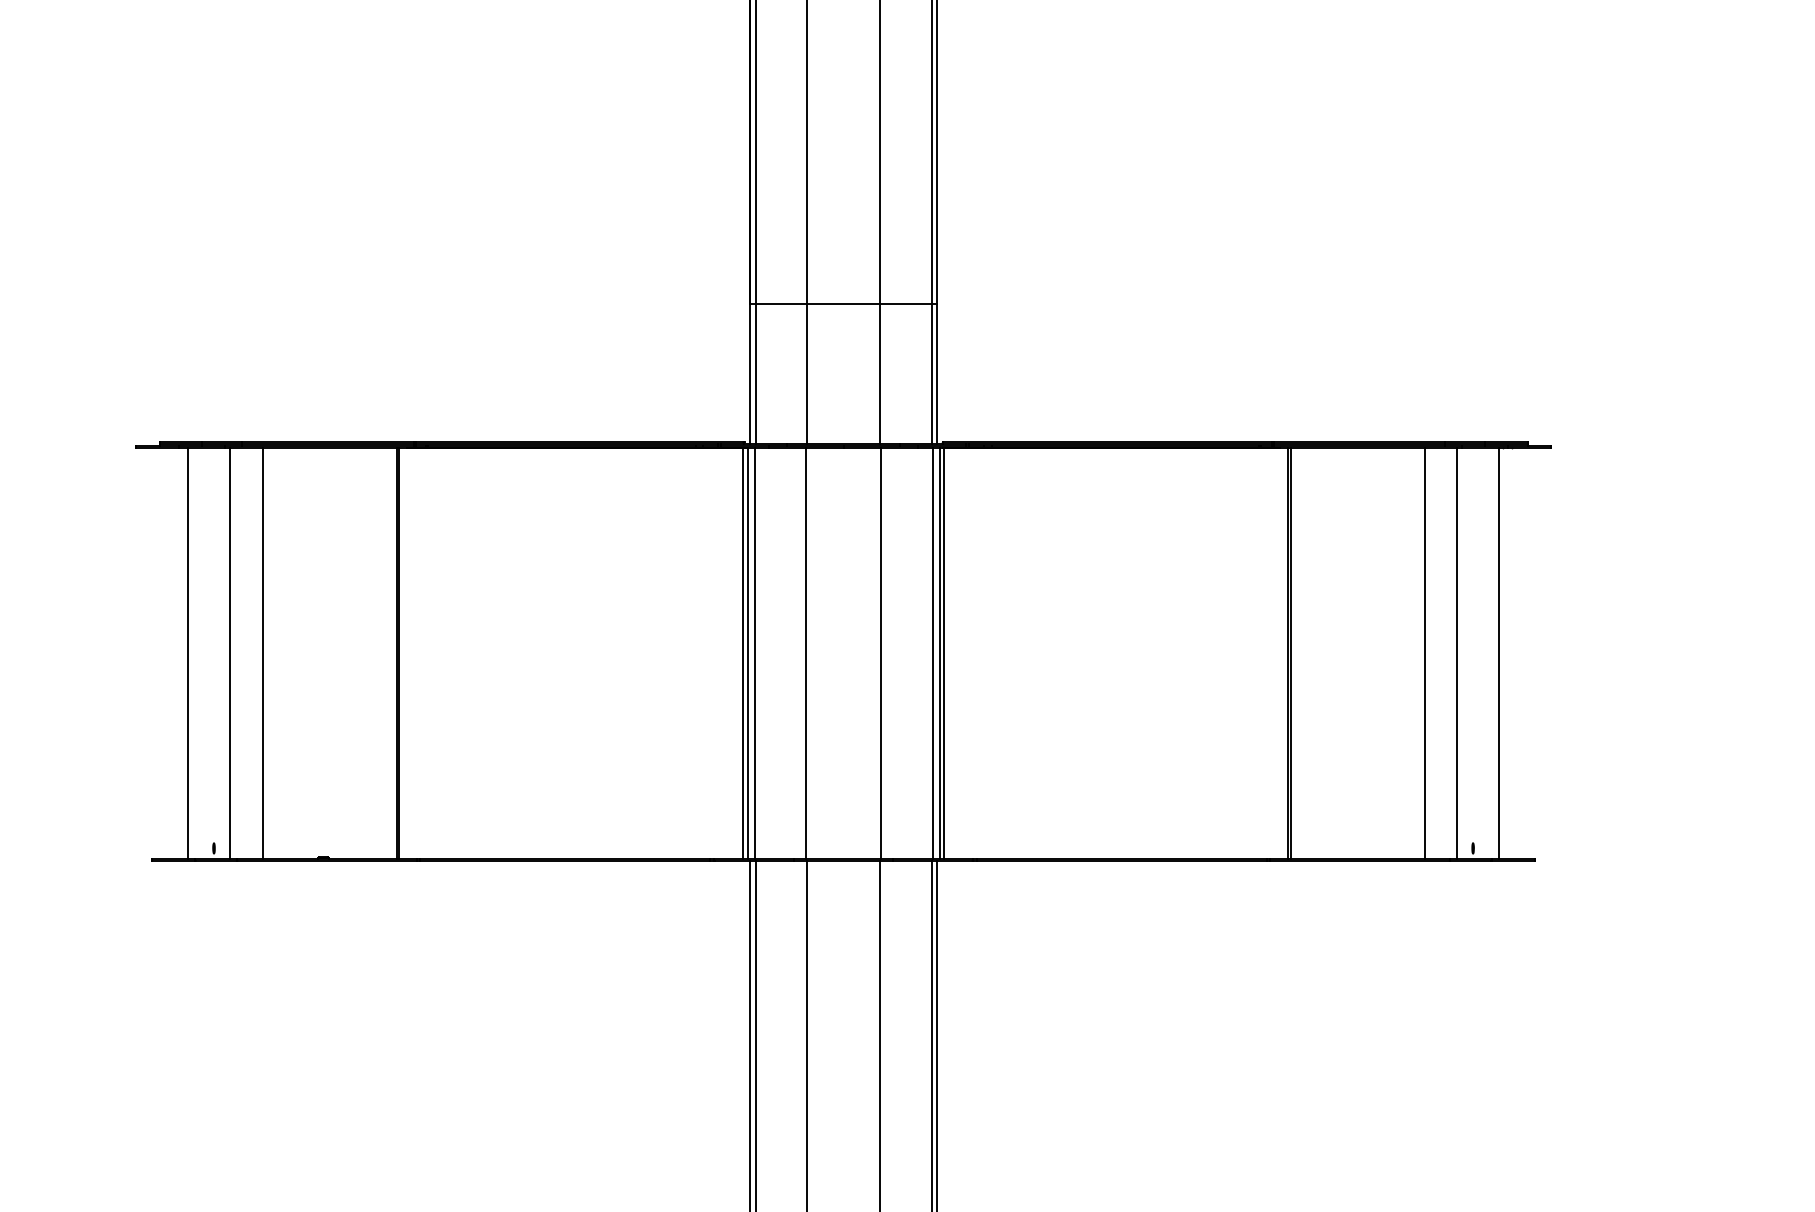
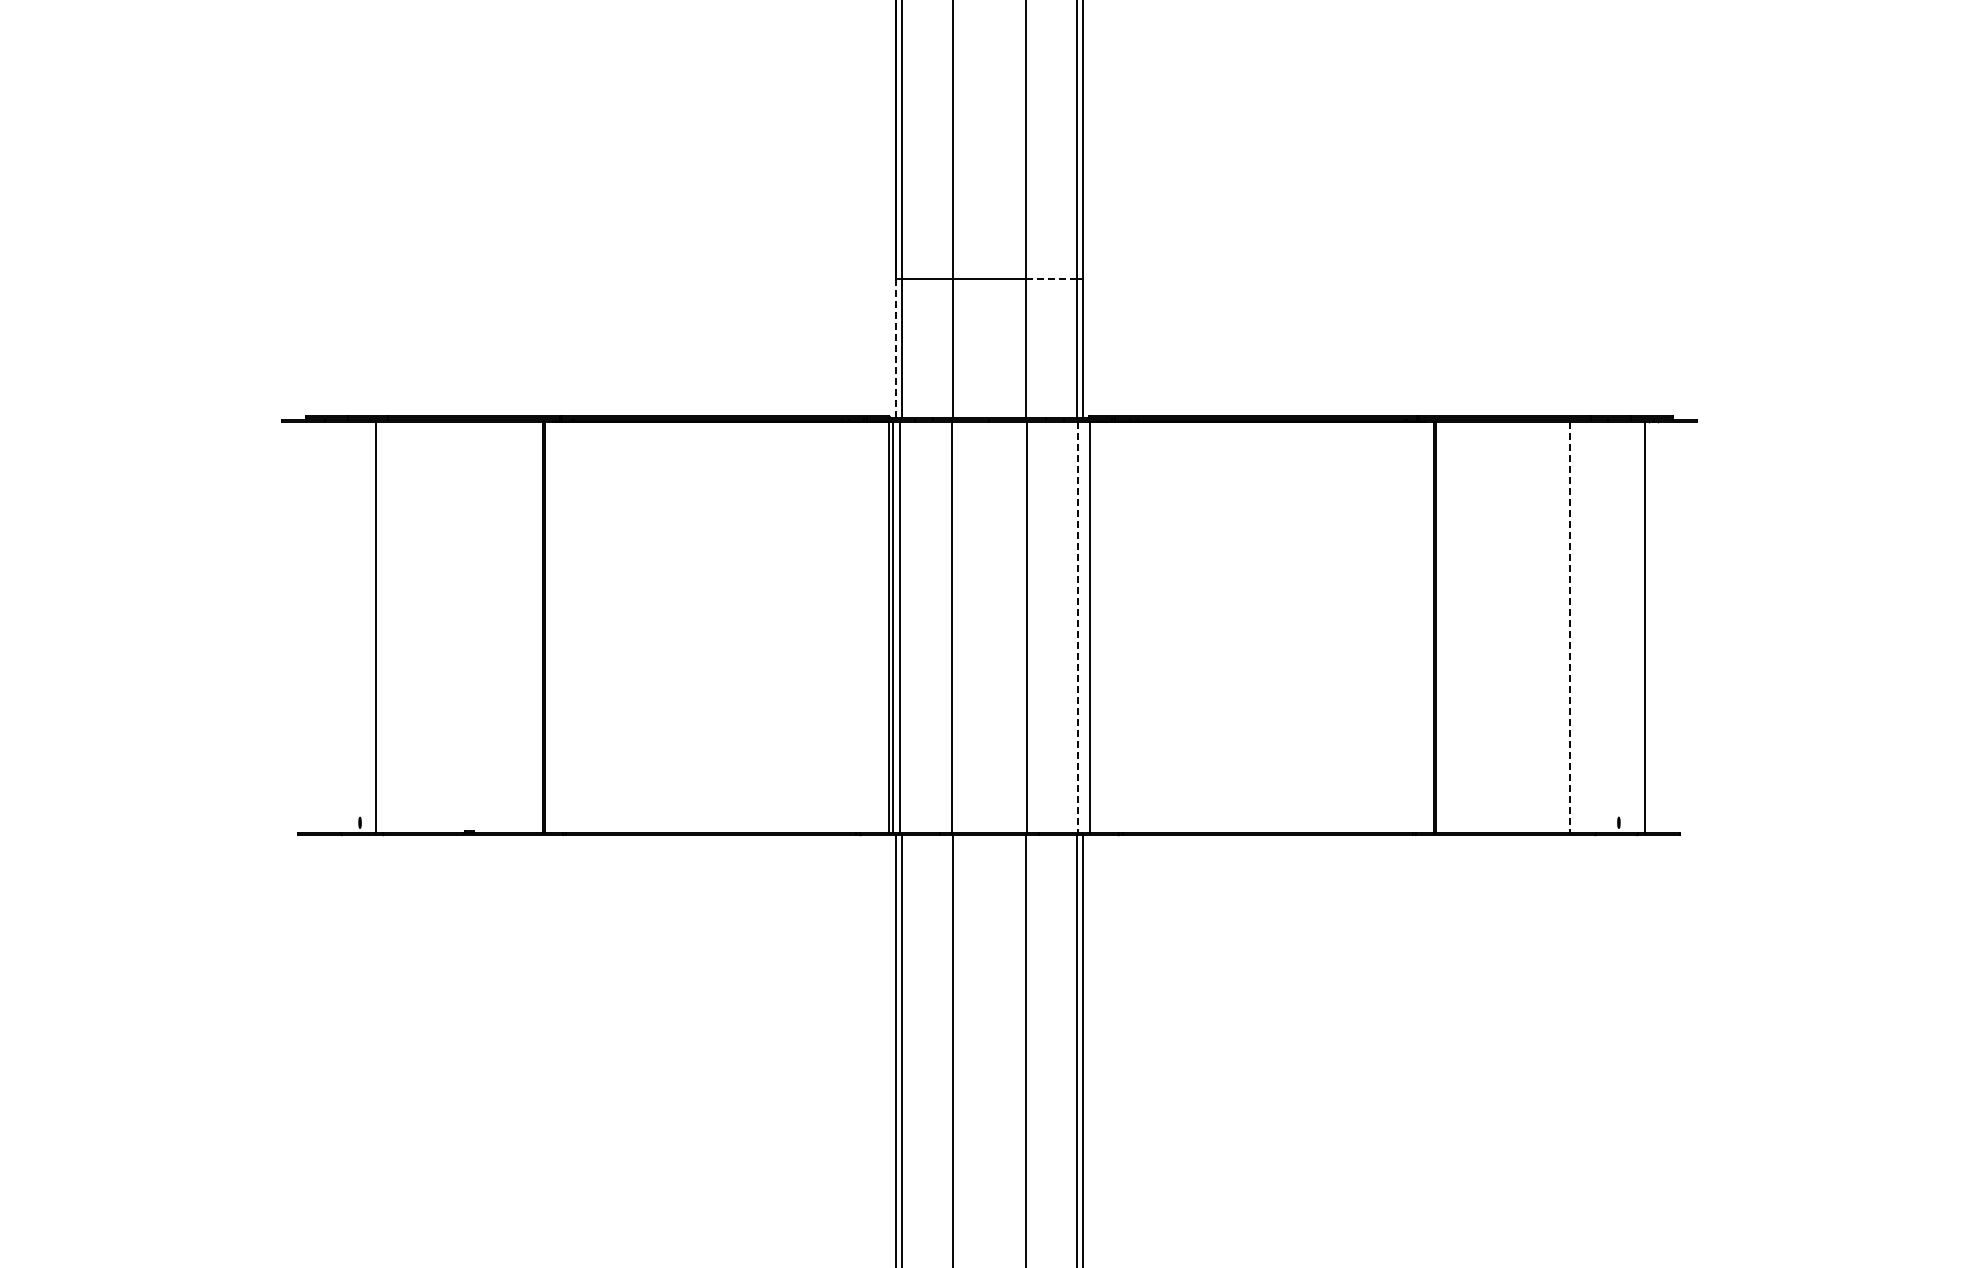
line: (905, 303) -> (1051, 278), solid -> dashed
line: (750, 374) -> (896, 348), solid -> dashed
line: (188, 653) -> (334, 627), removed
line: (262, 653) -> (408, 627), removed
line: (939, 653) -> (1085, 627), removed
line: (1456, 653) -> (1602, 627), removed
line: (932, 654) -> (1078, 628), solid -> dashed
line: (1424, 654) -> (1570, 628), solid -> dashed

